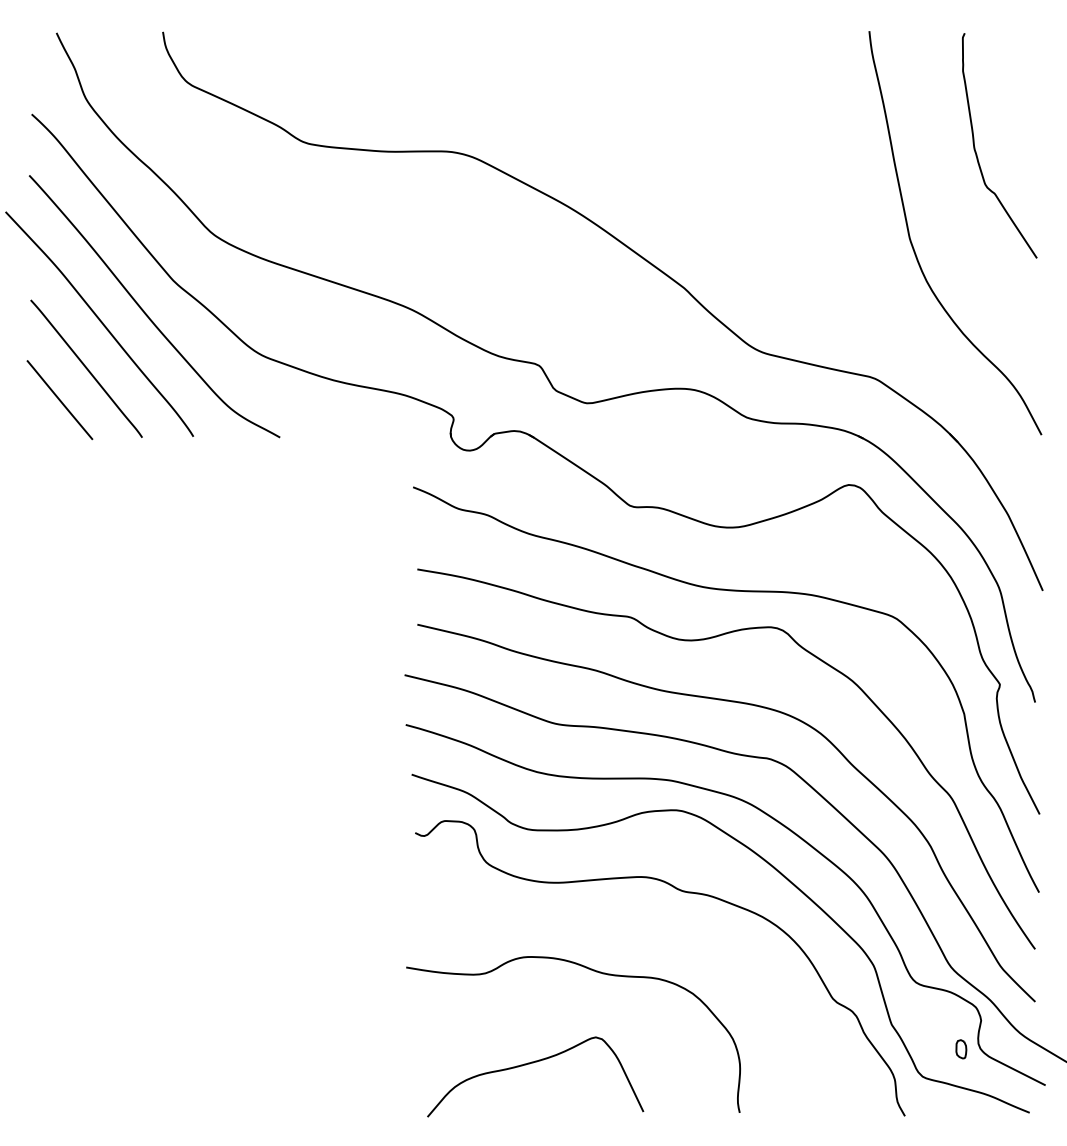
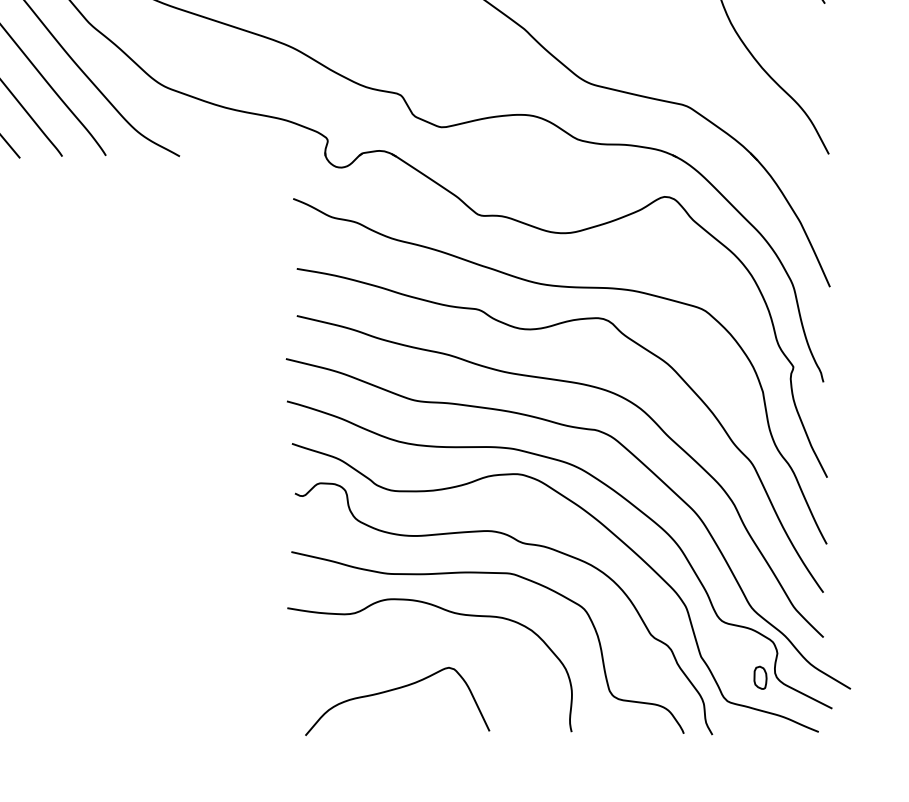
curve: (647, 927) -> (493, 574), added
part: (961, 1049) -> (760, 678), size x1.43

